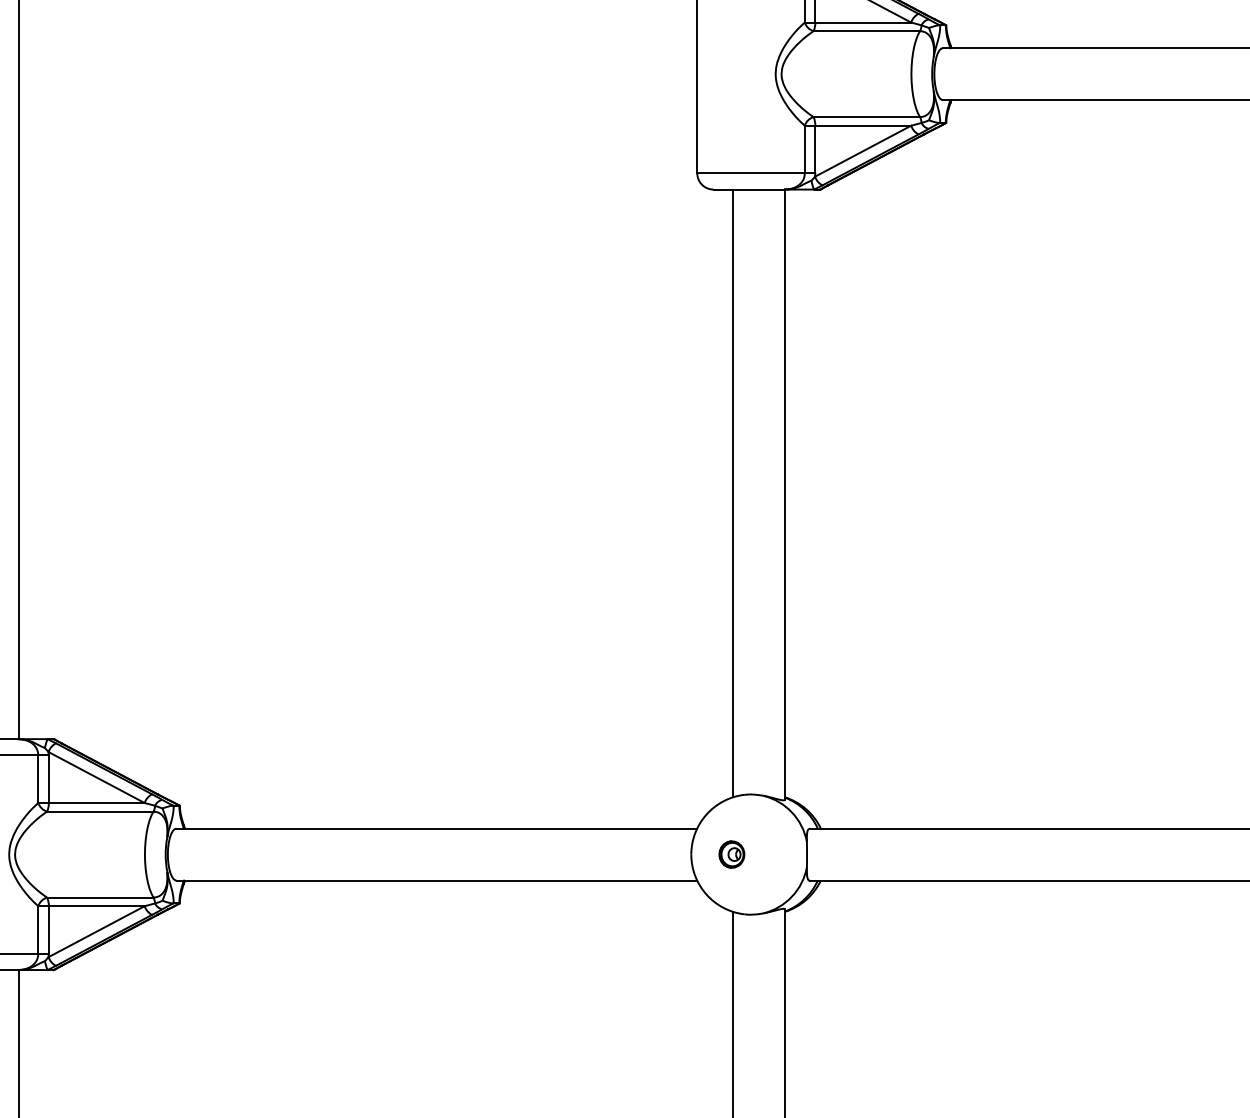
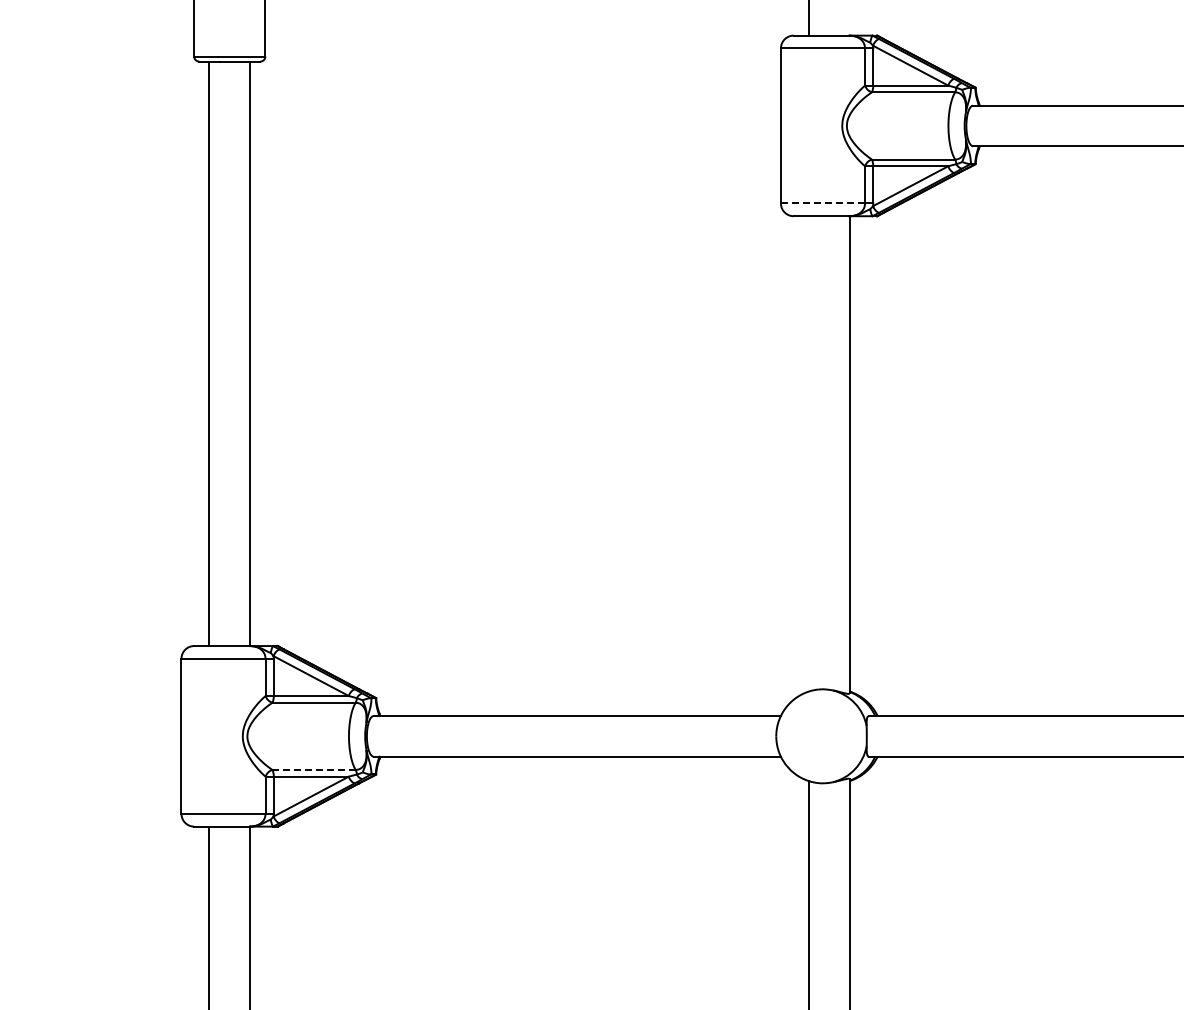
line: (751, 173) -> (823, 203), solid -> dashed
line: (732, 492) -> (808, 453), removed
part: (731, 854) -> (807, 736), removed
line: (100, 896) -> (314, 769), solid -> dashed

